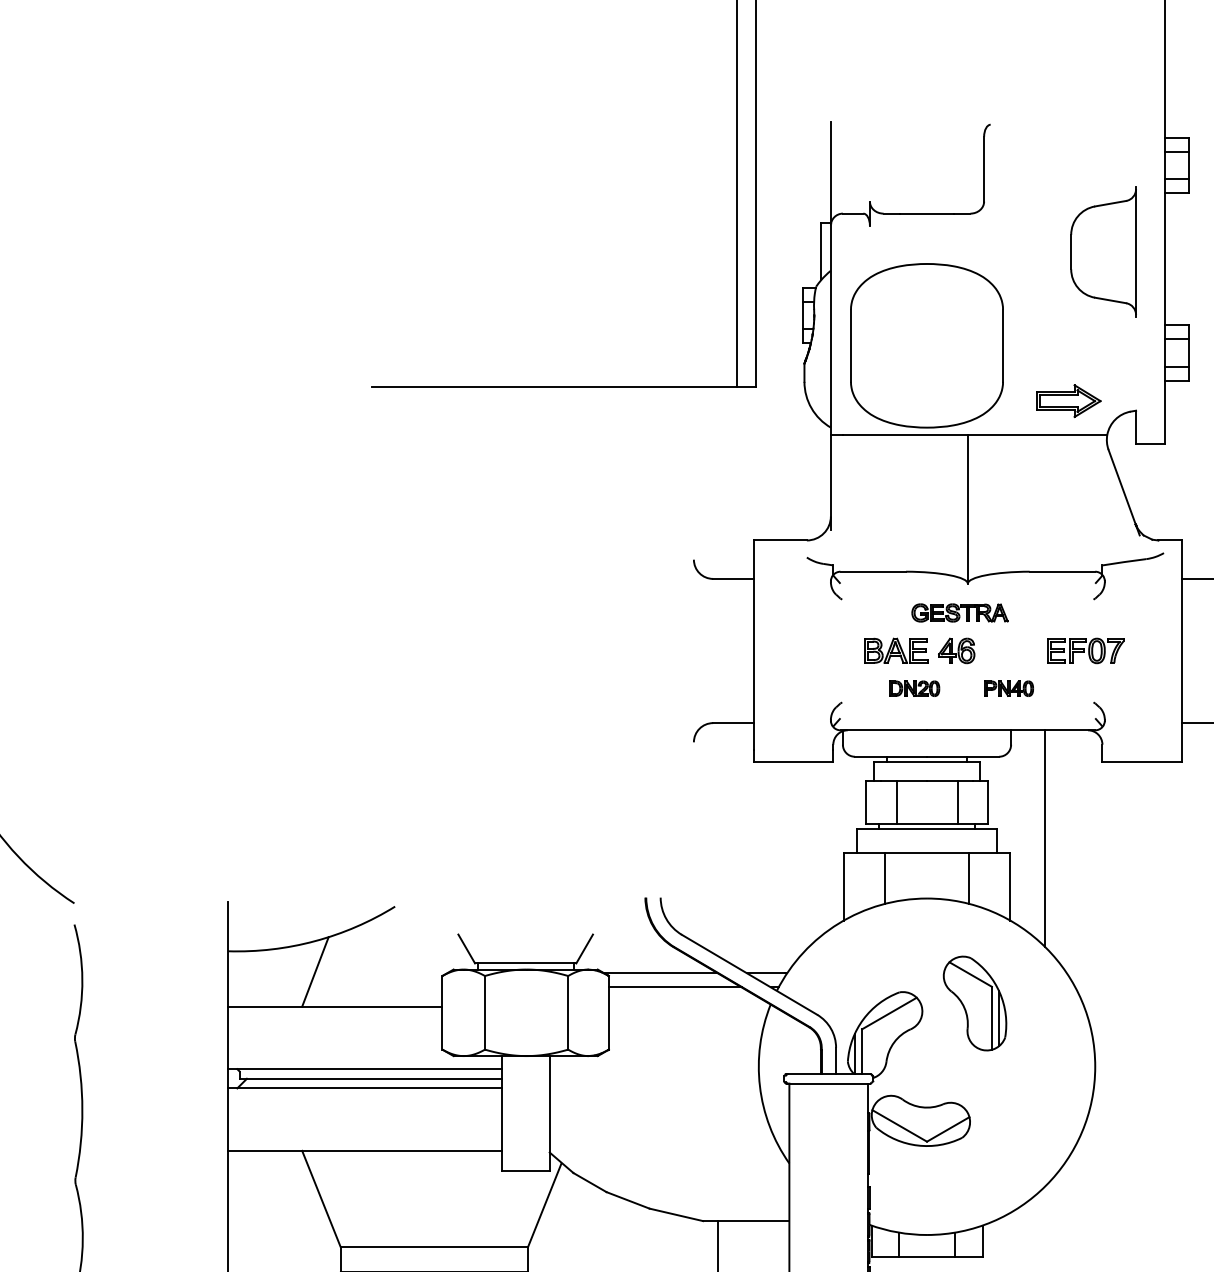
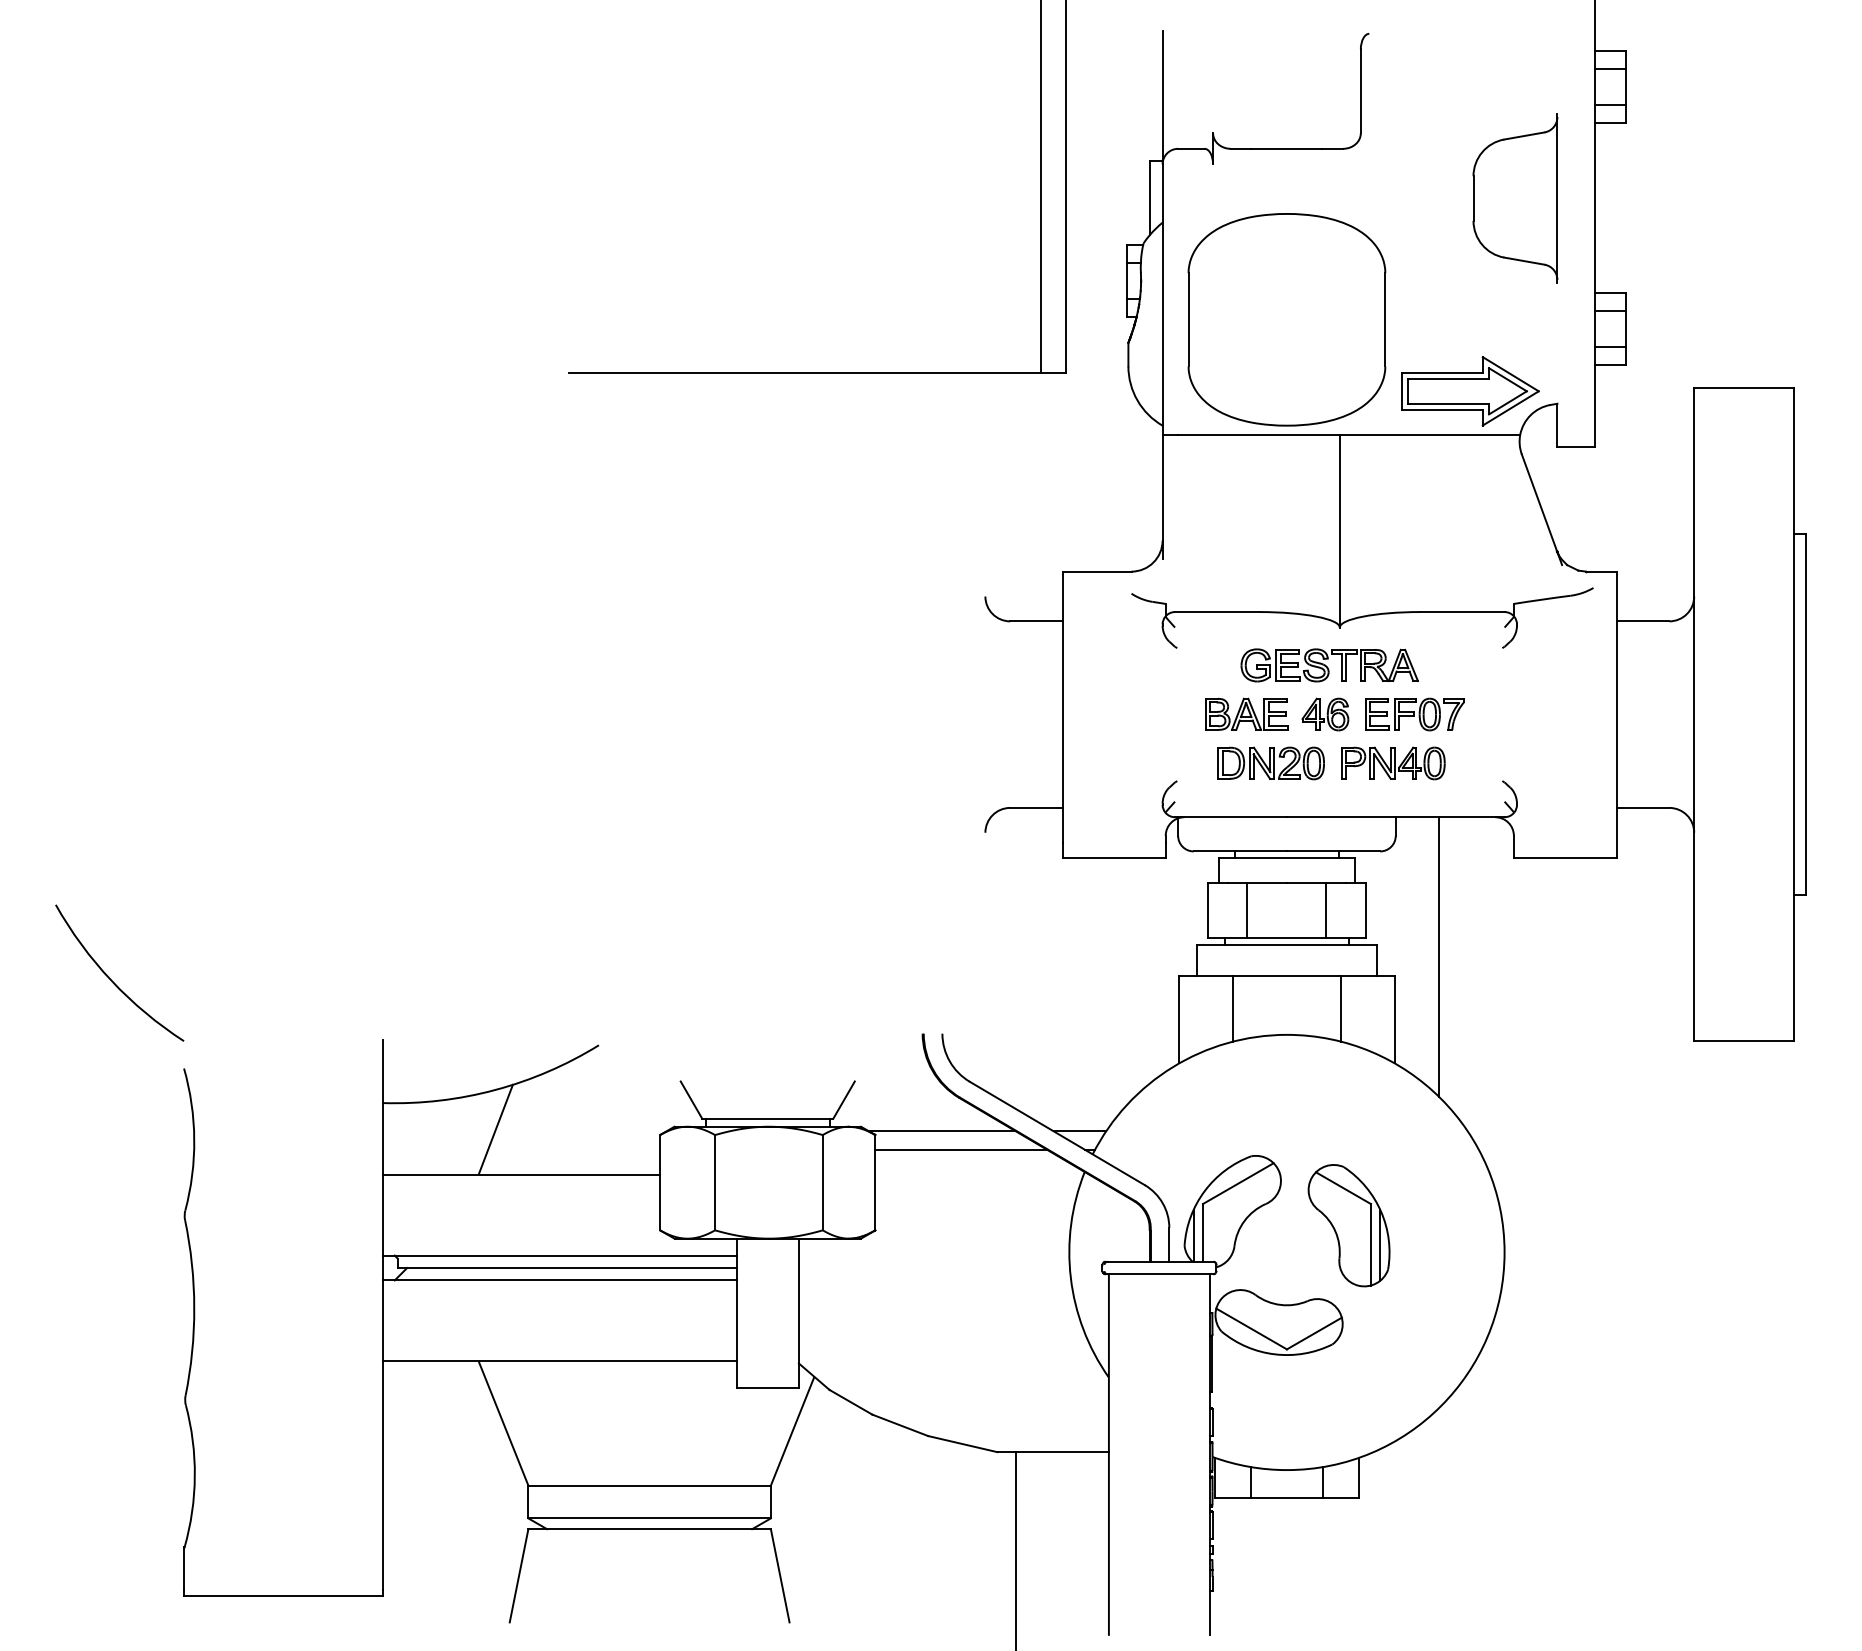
part: (1068, 401) -> (1470, 391), size x1.67
part: (959, 613) -> (1329, 665), size x1.43
part: (1085, 650) -> (1414, 714), moved
part: (914, 688) -> (1270, 763), size x1.67
part: (1009, 688) -> (1393, 763), size x1.67
part: (974, 1003) -> (1348, 1225), moved

